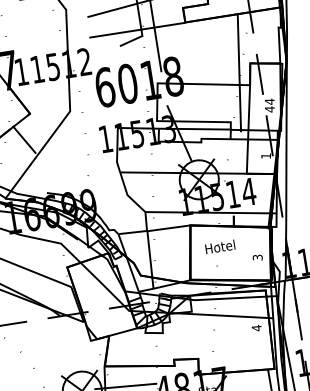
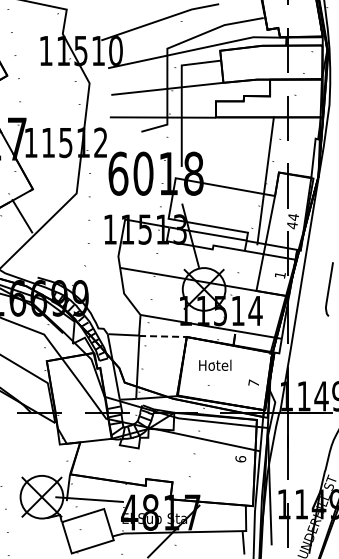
line: (169, 228) -> (163, 336), solid -> dashed
text: (257, 257) -> (253, 382), 3 -> 7
text: (256, 328) -> (240, 459), 4 -> 6

